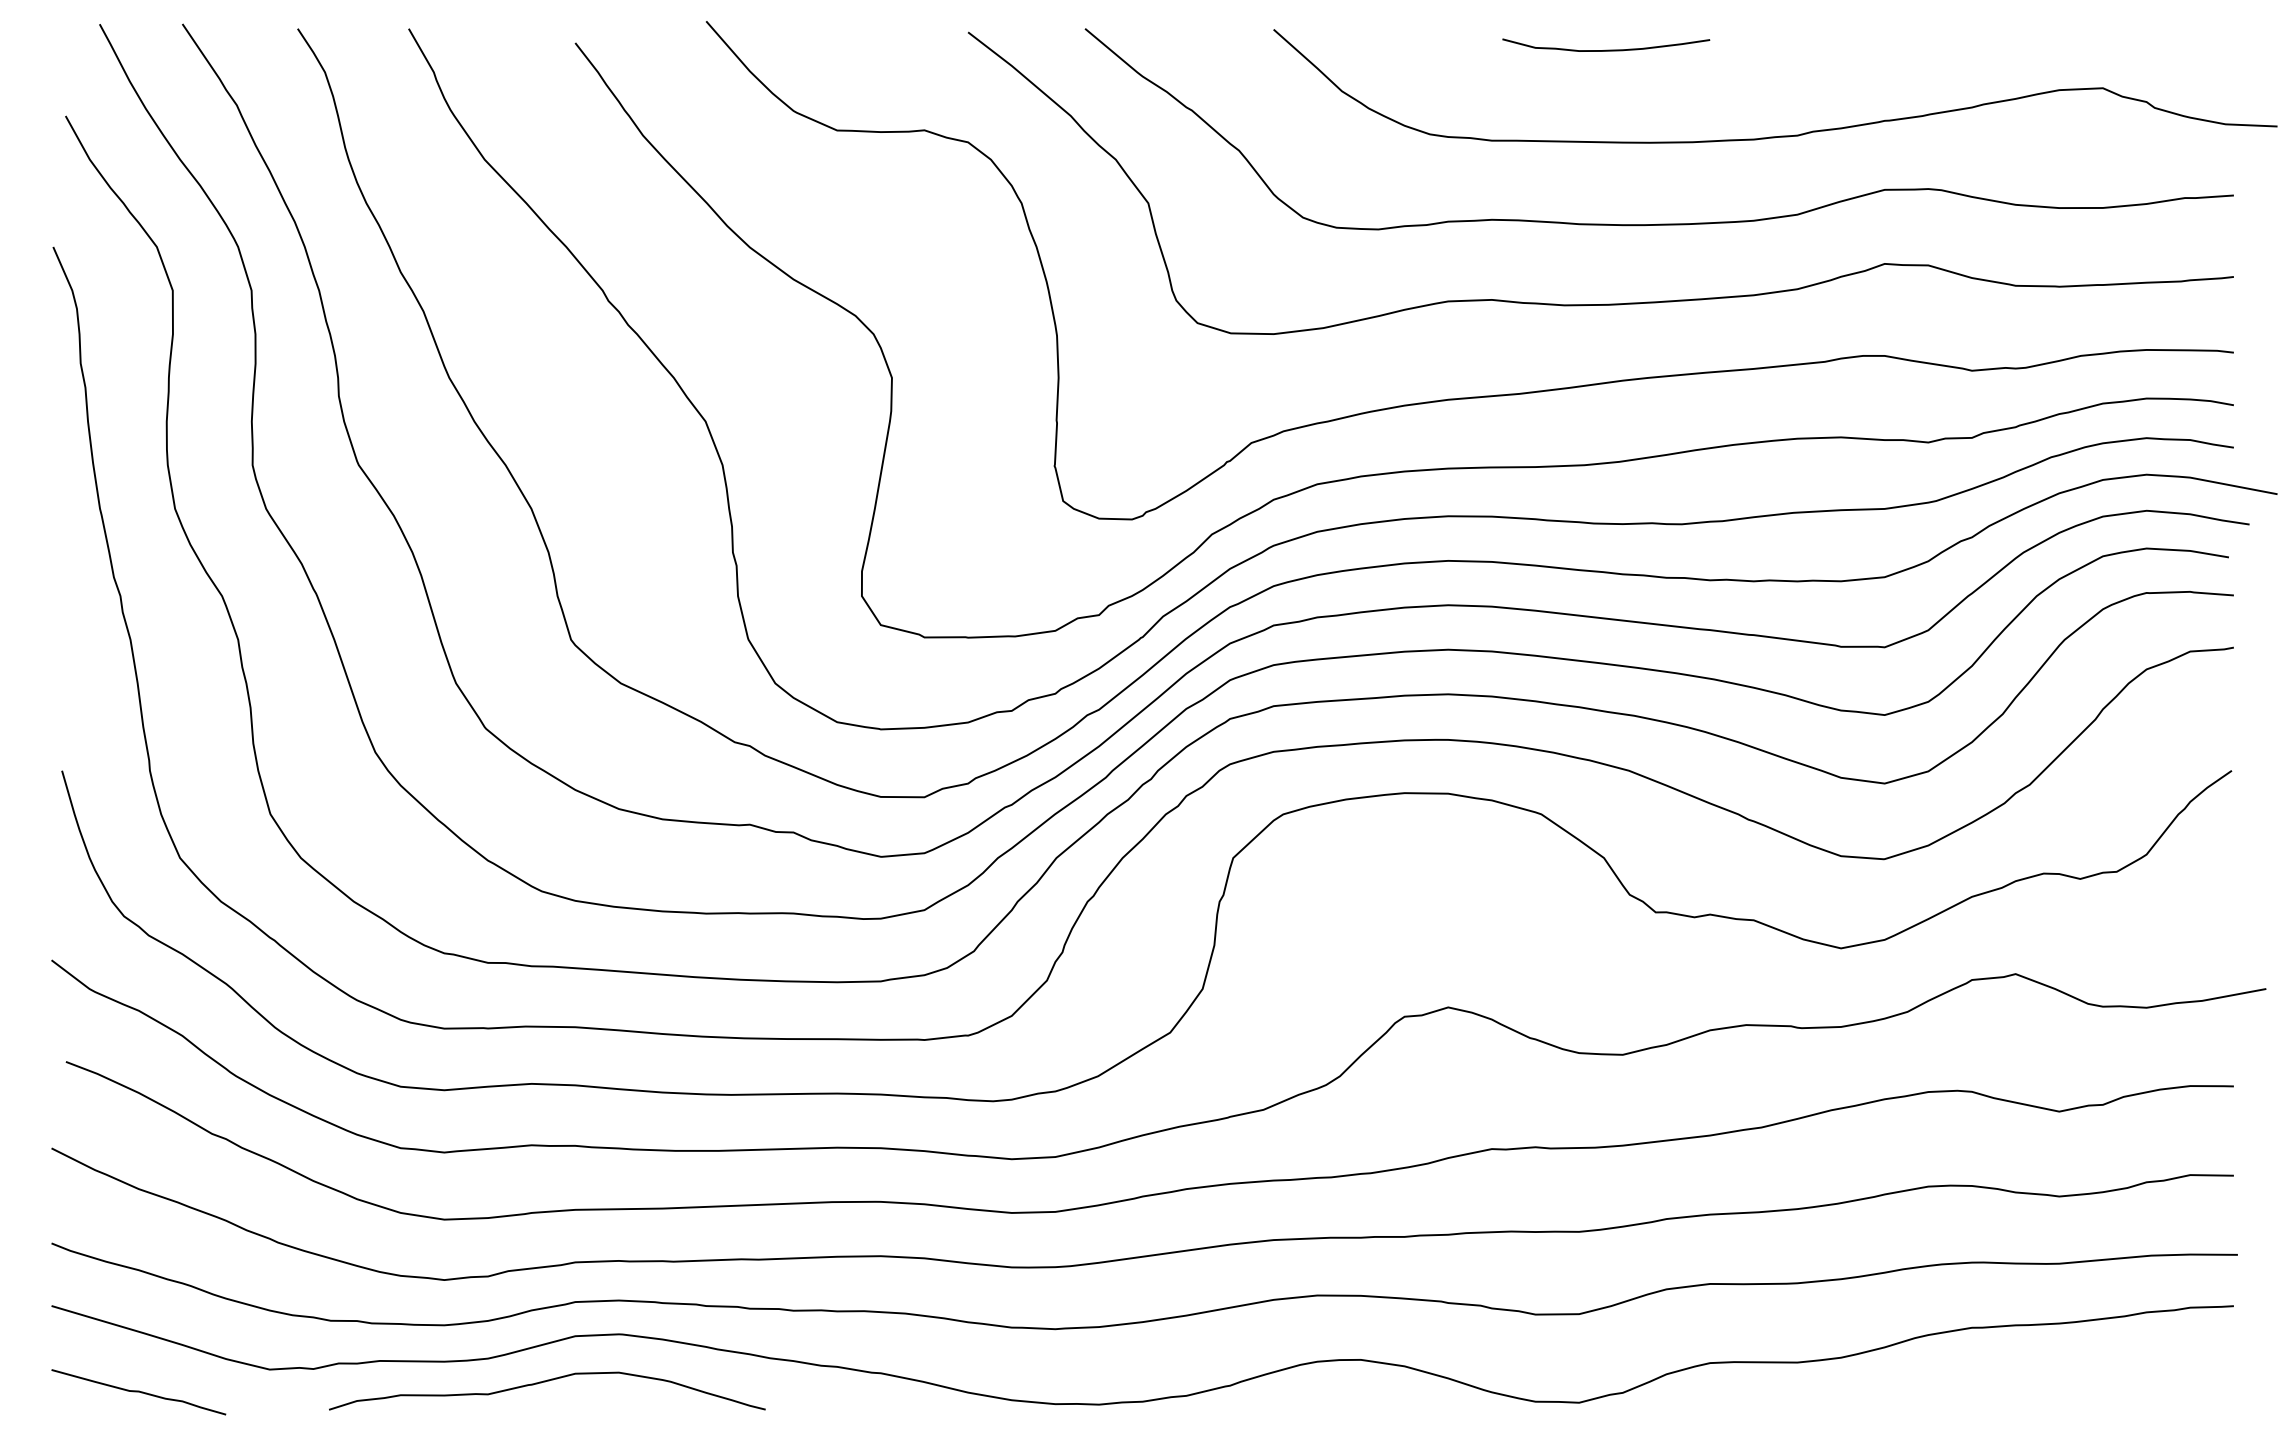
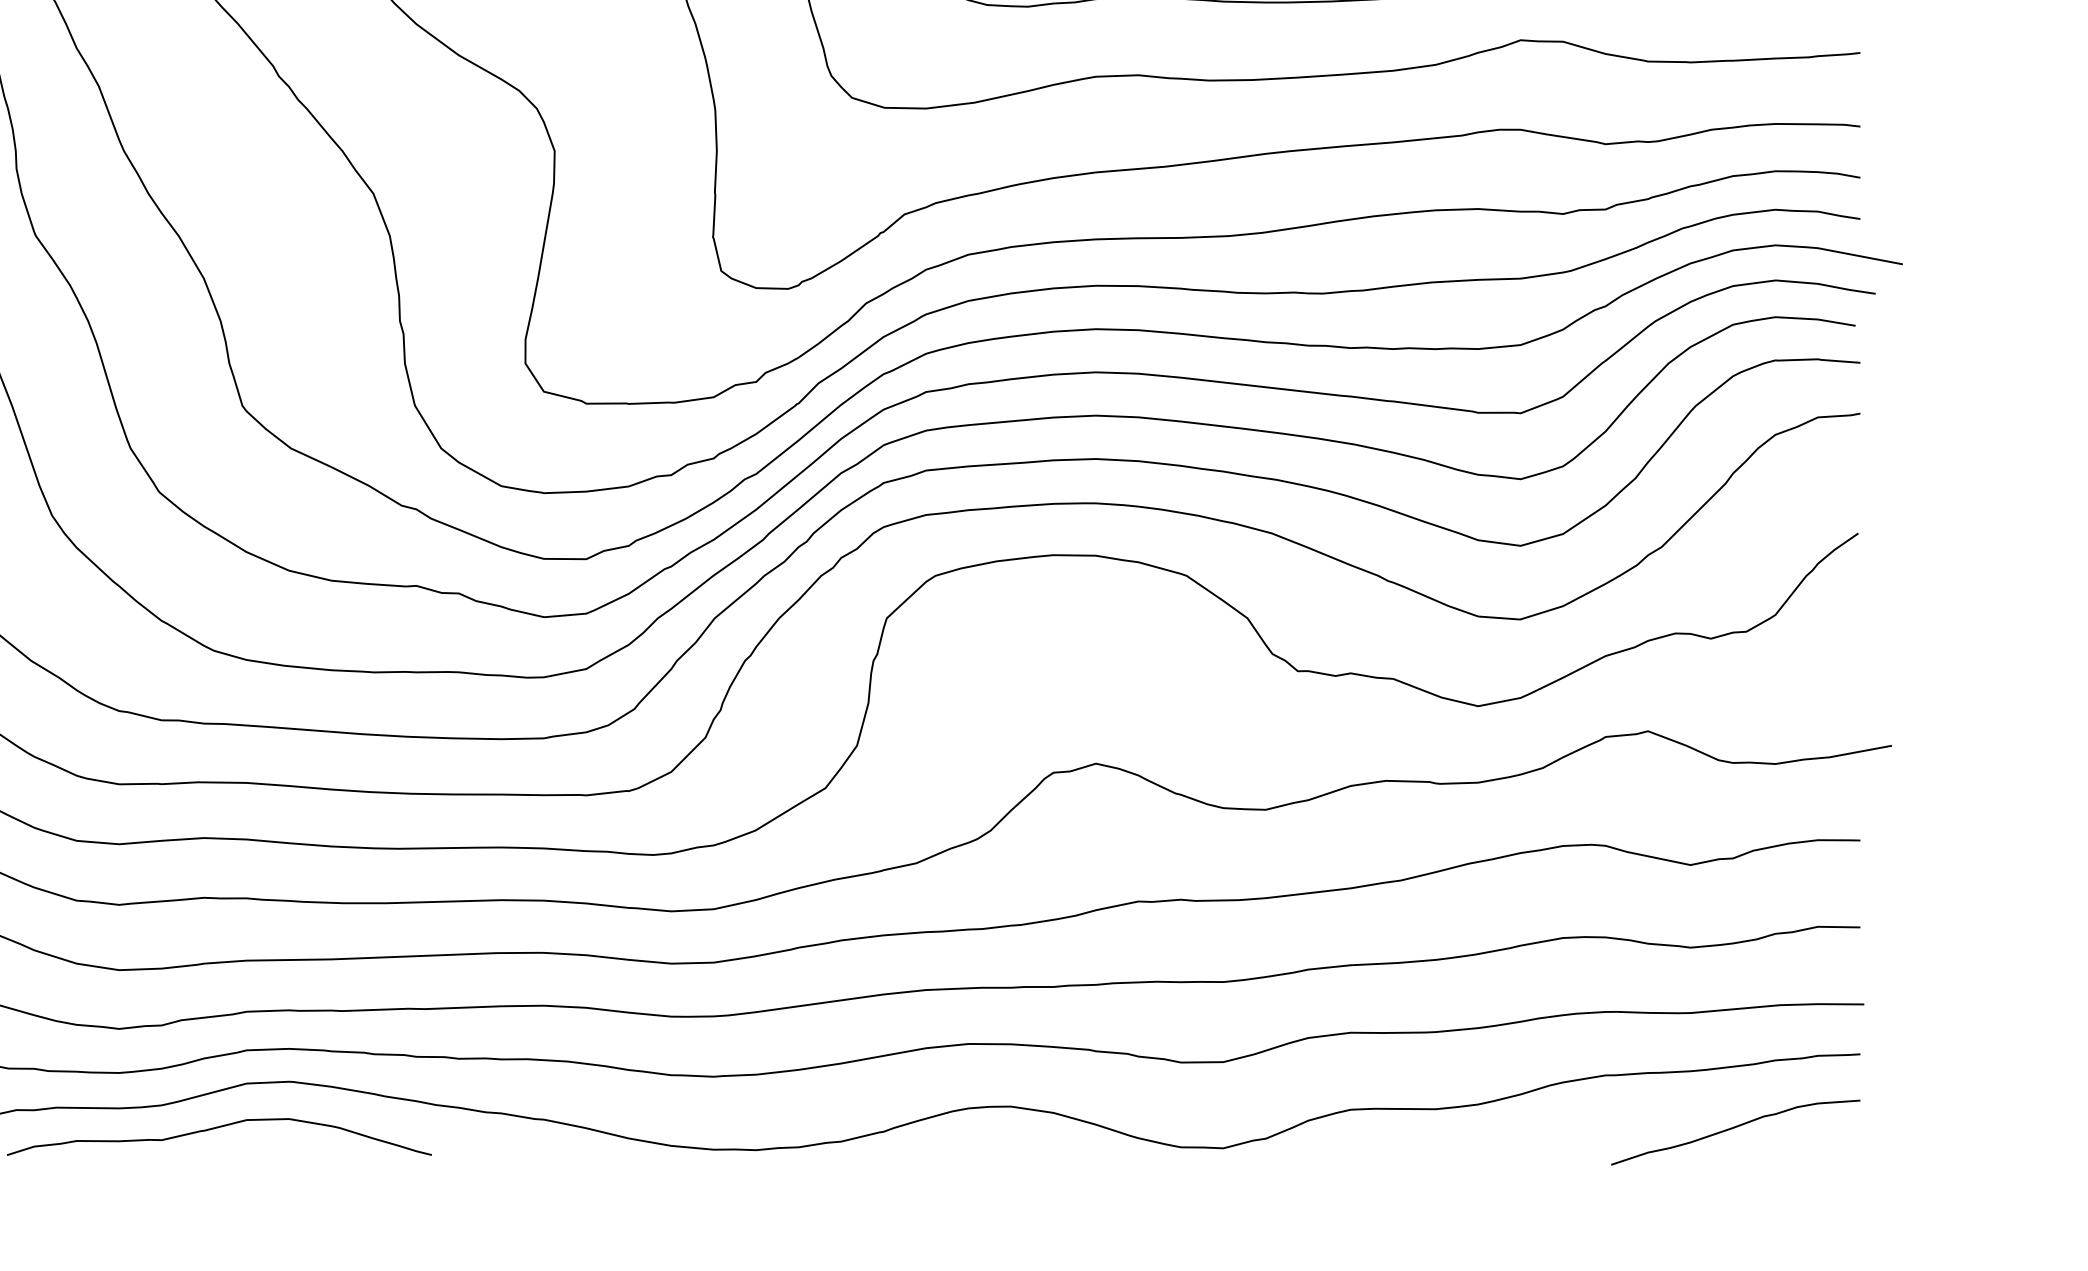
curve: (2104, 1382) -> (1734, 1128), added

